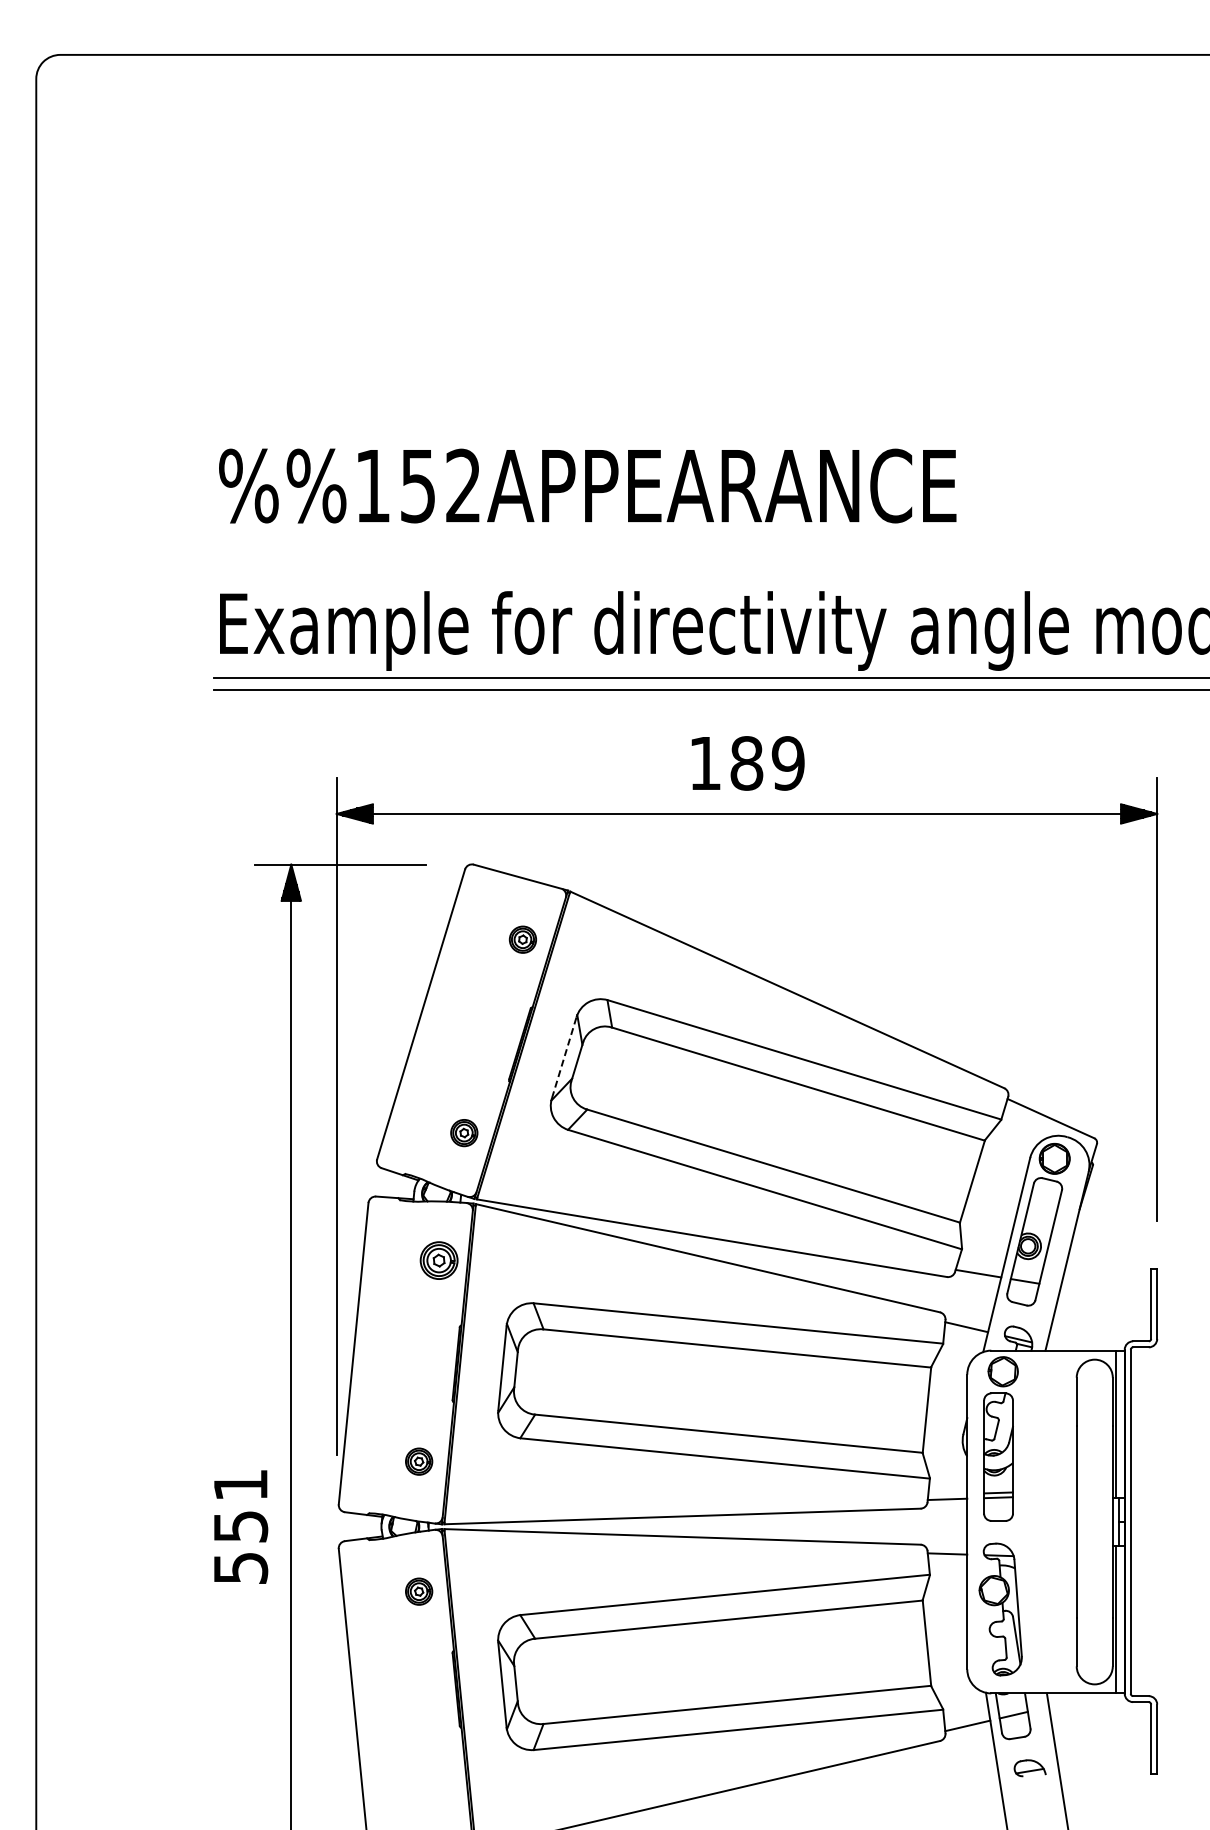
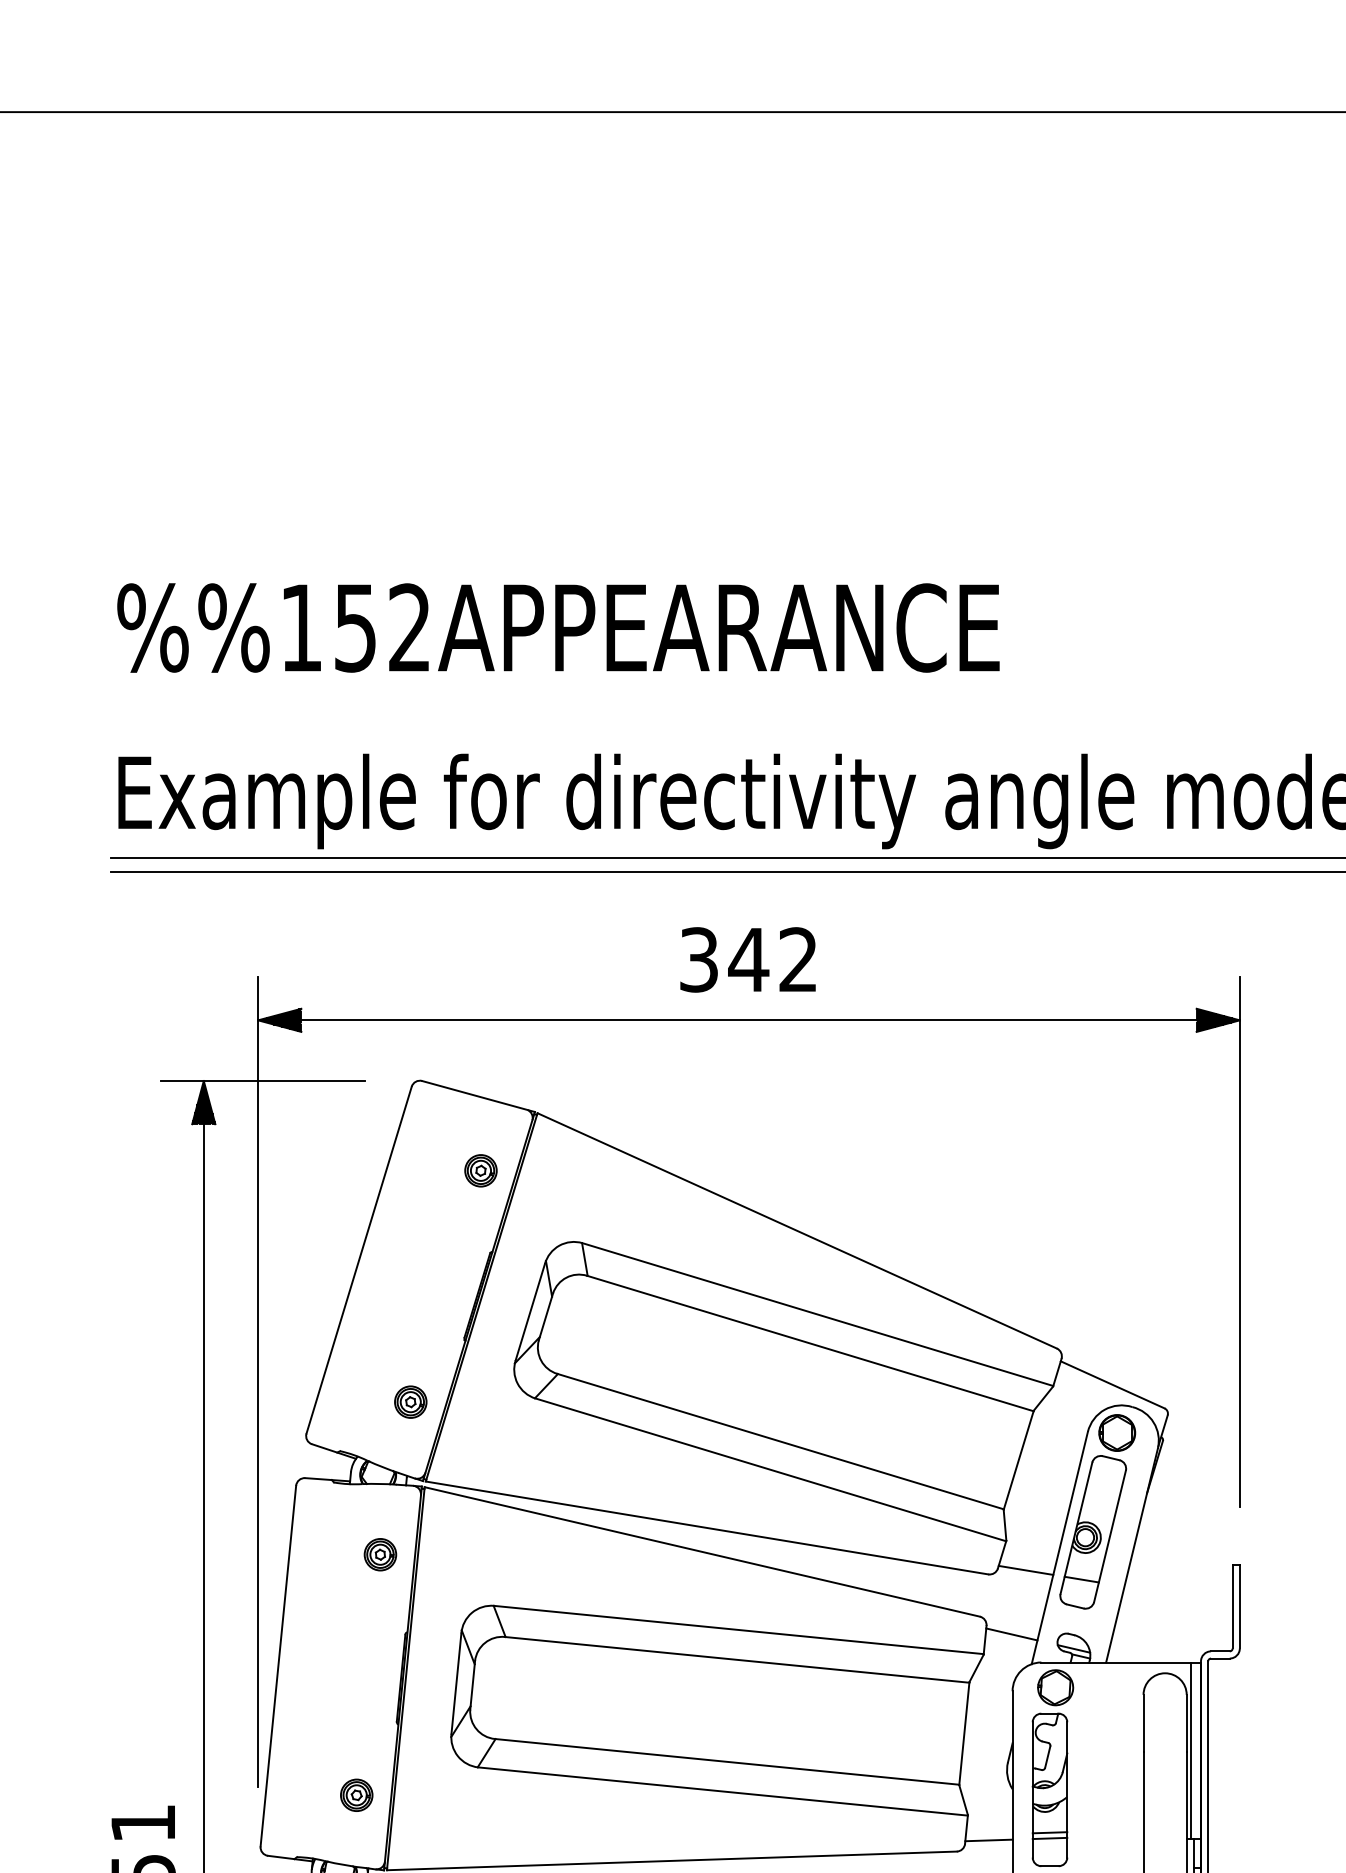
text: (746, 763) -> (748, 959), 189 -> 342
line: (564, 1057) -> (530, 1311), dashed -> solid
part: (438, 1260) -> (379, 1554), size x0.71

